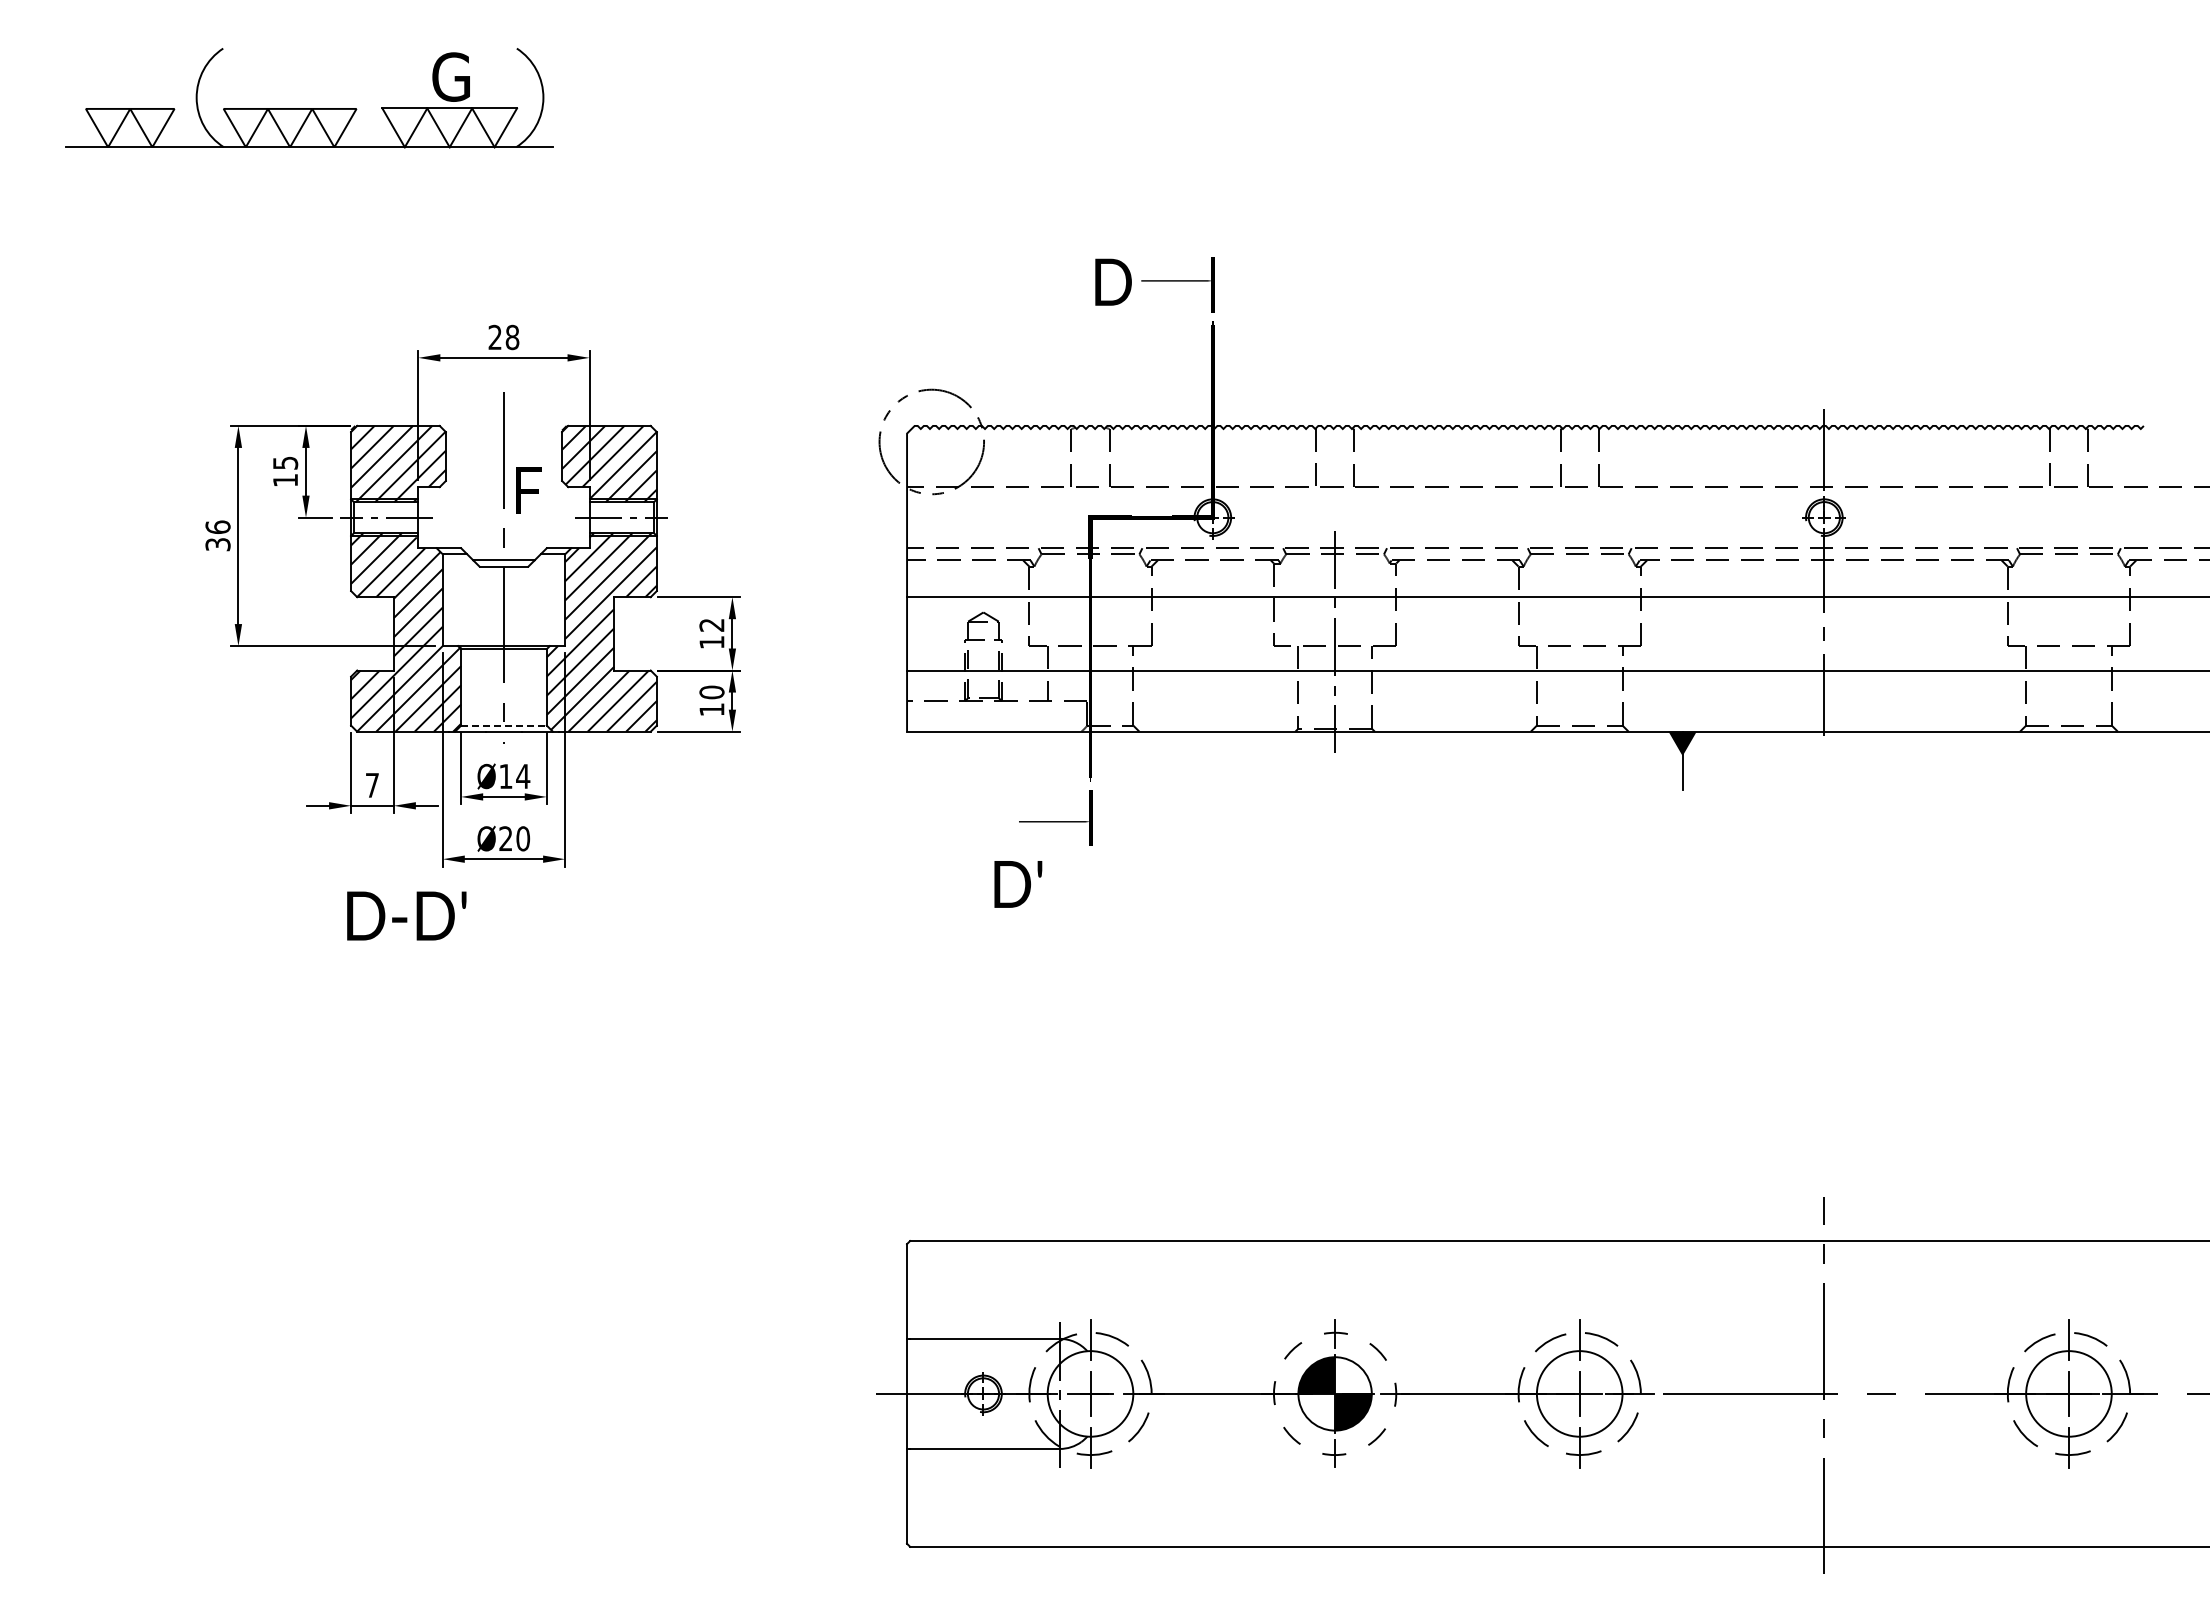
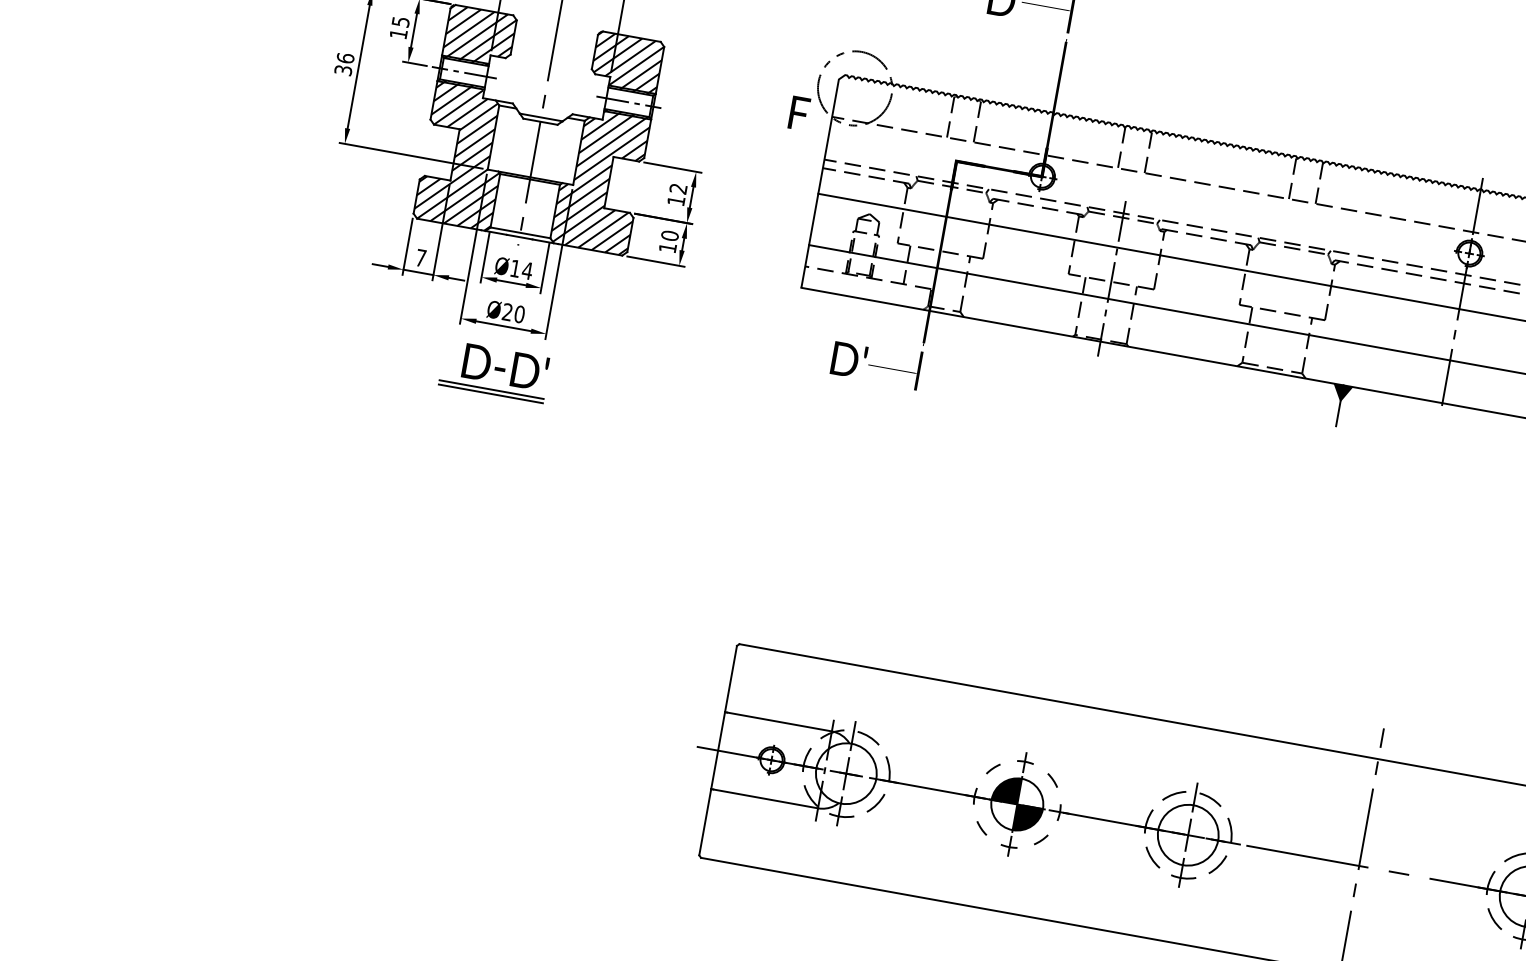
text: (528, 490) -> (799, 113), moved
line: (503, 725) -> (520, 232), dashed -> solid
text: (1018, 884) -> (849, 360), moved
text: (406, 915) -> (505, 367), moved
line: (502, 950) -> (491, 389), added
line: (502, 956) -> (490, 394), added

